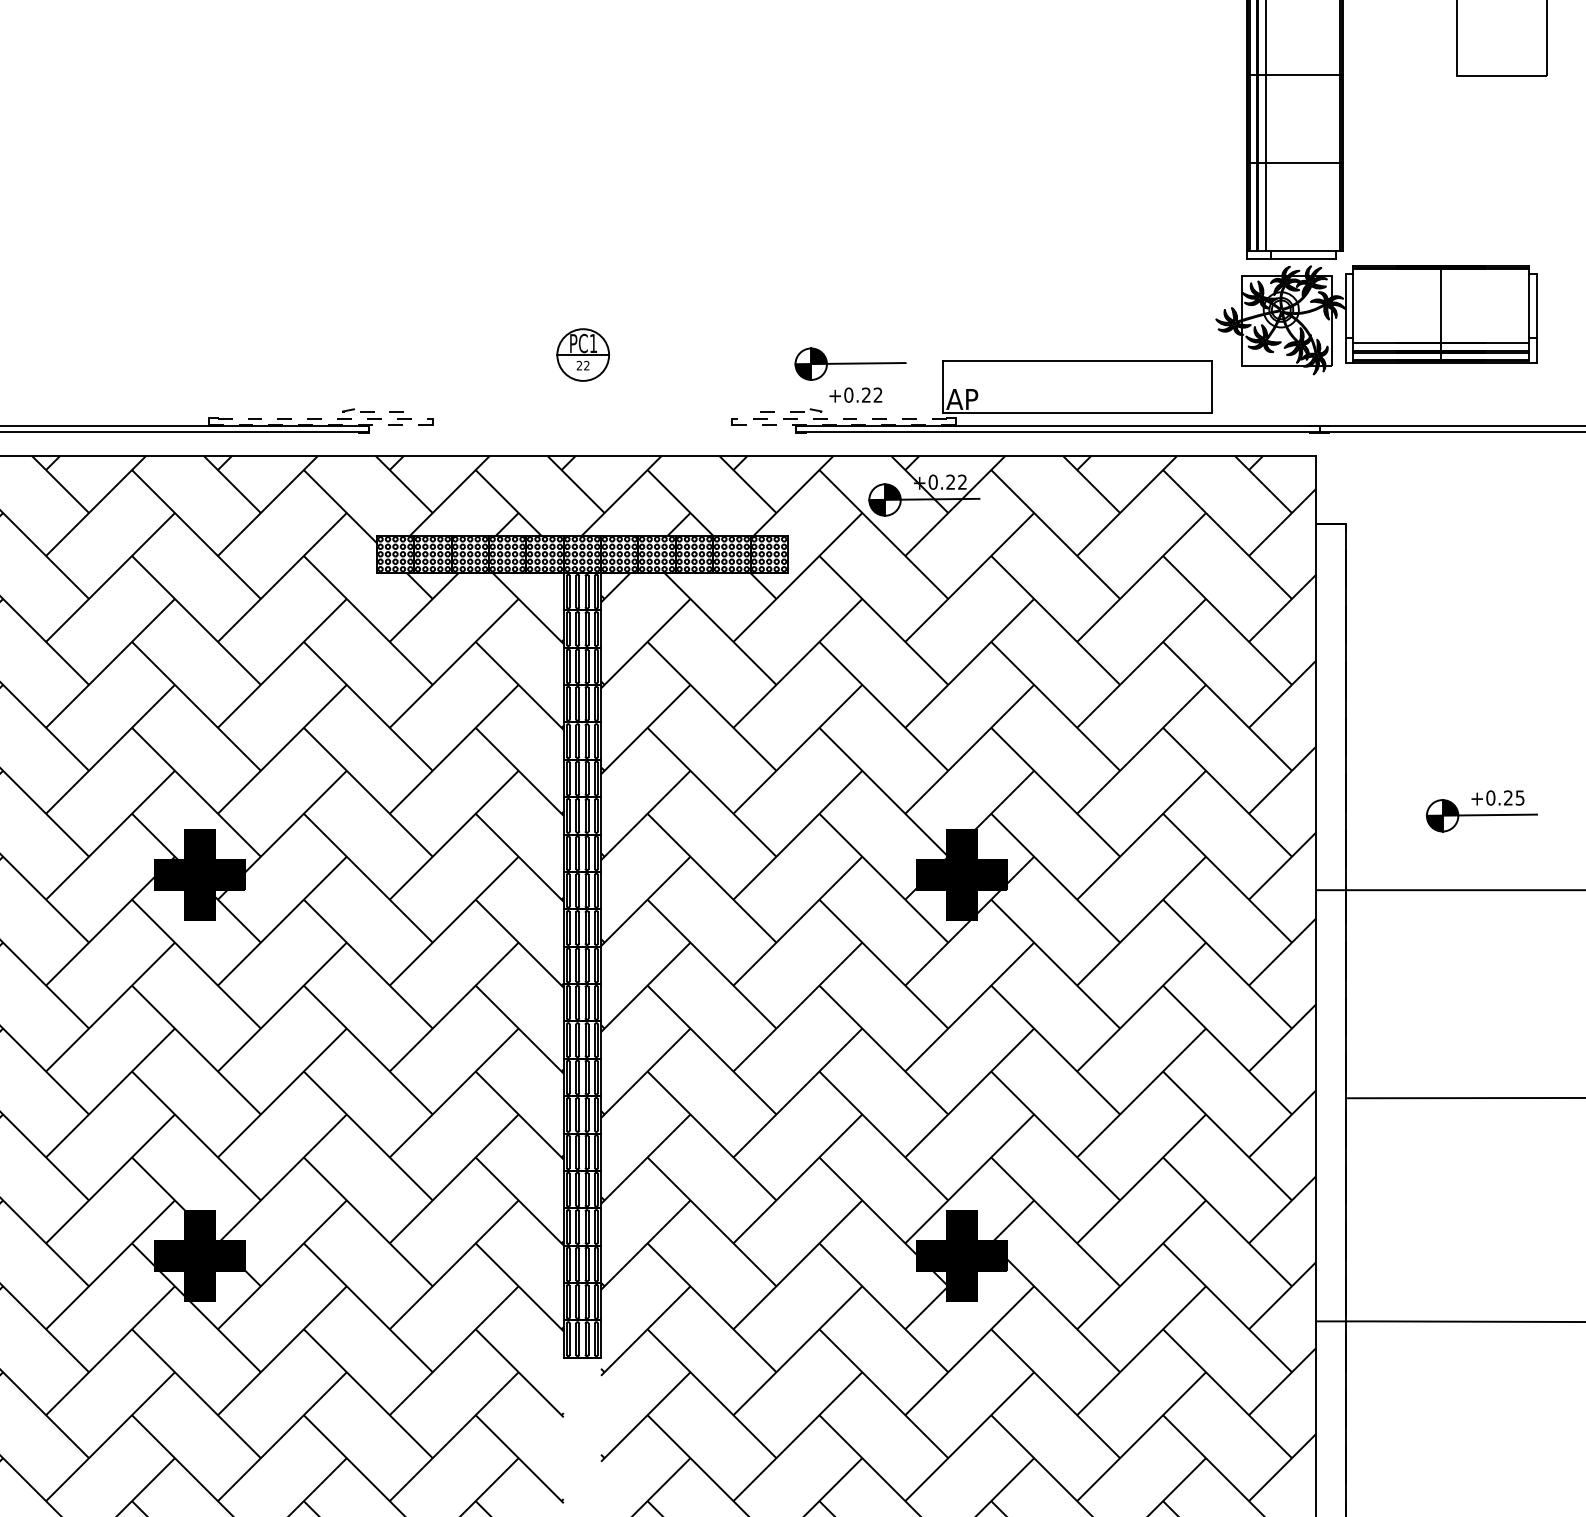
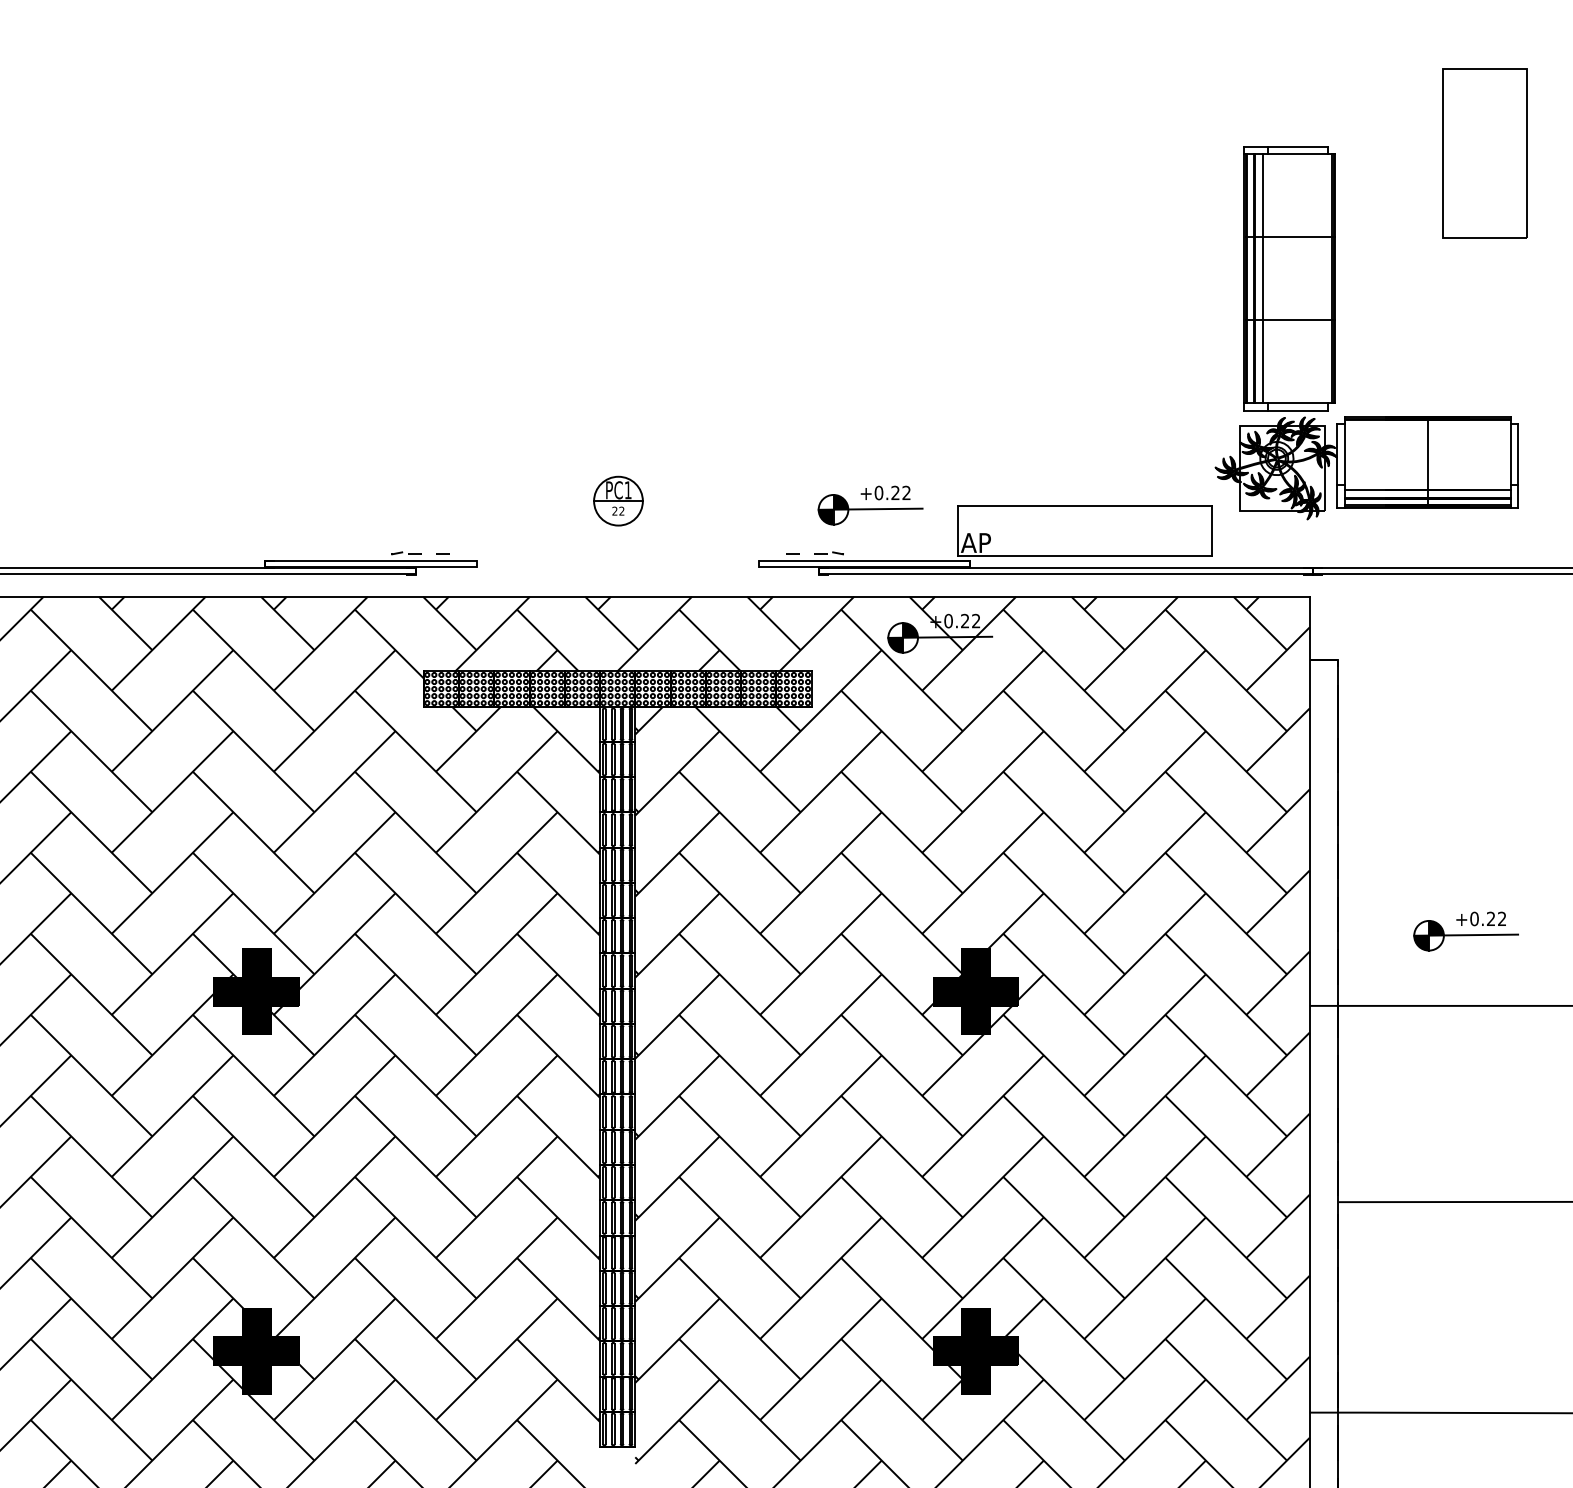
text: (855, 394) -> (885, 492), moved
line: (209, 422) -> (265, 564), dashed -> solid
line: (956, 422) -> (970, 564), dashed -> solid
text: (1520, 797) -> (1502, 918), +0.25 -> +0.22

